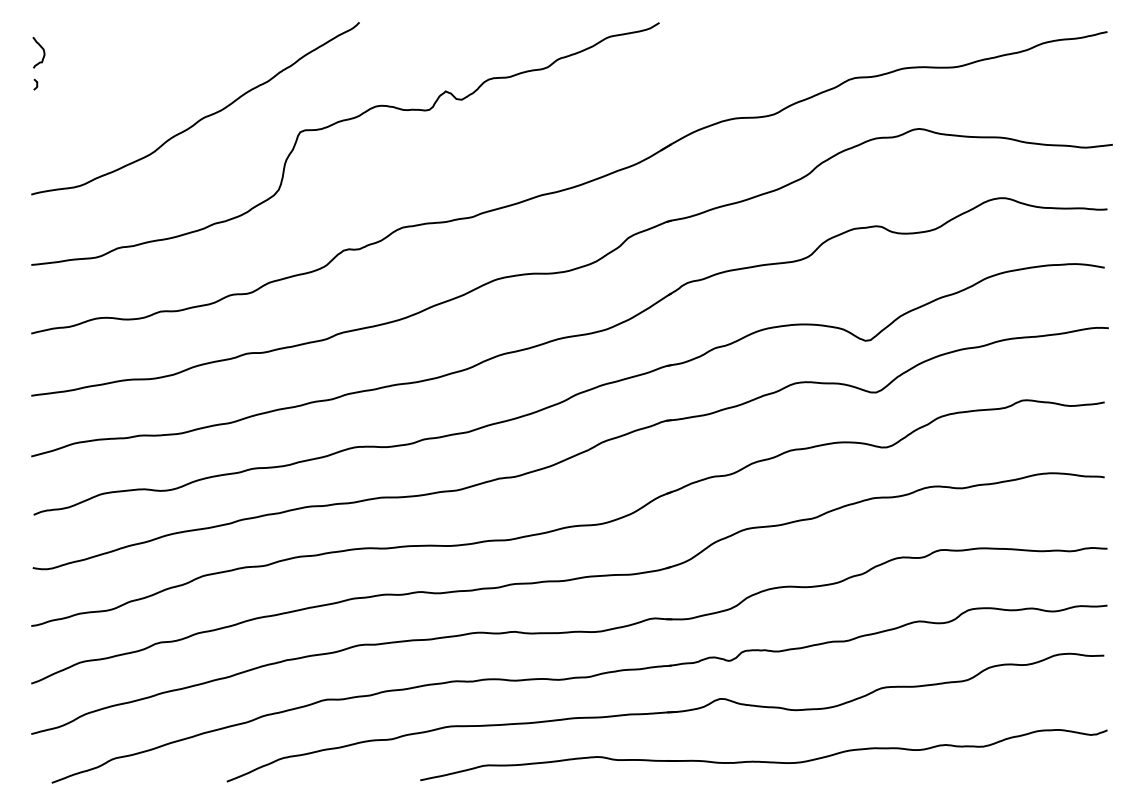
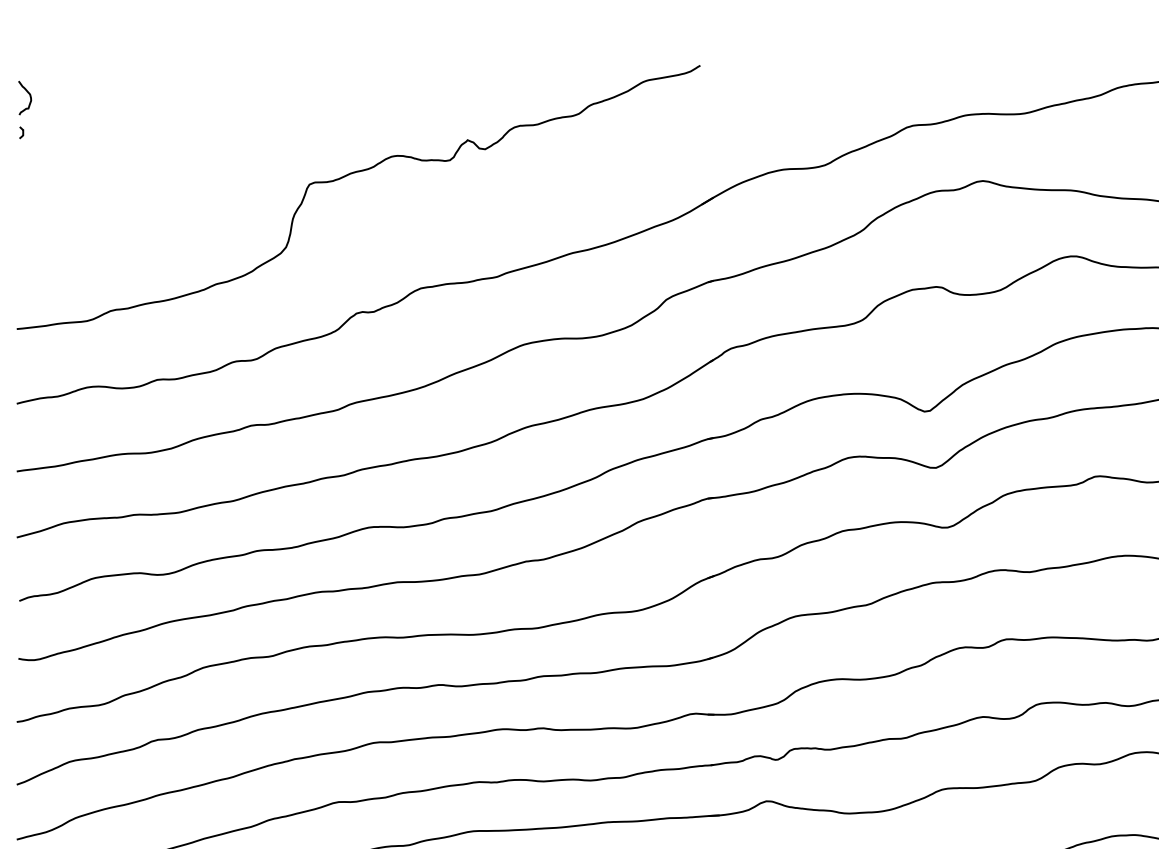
curve: (200, 118) -> (200, 169), removed

